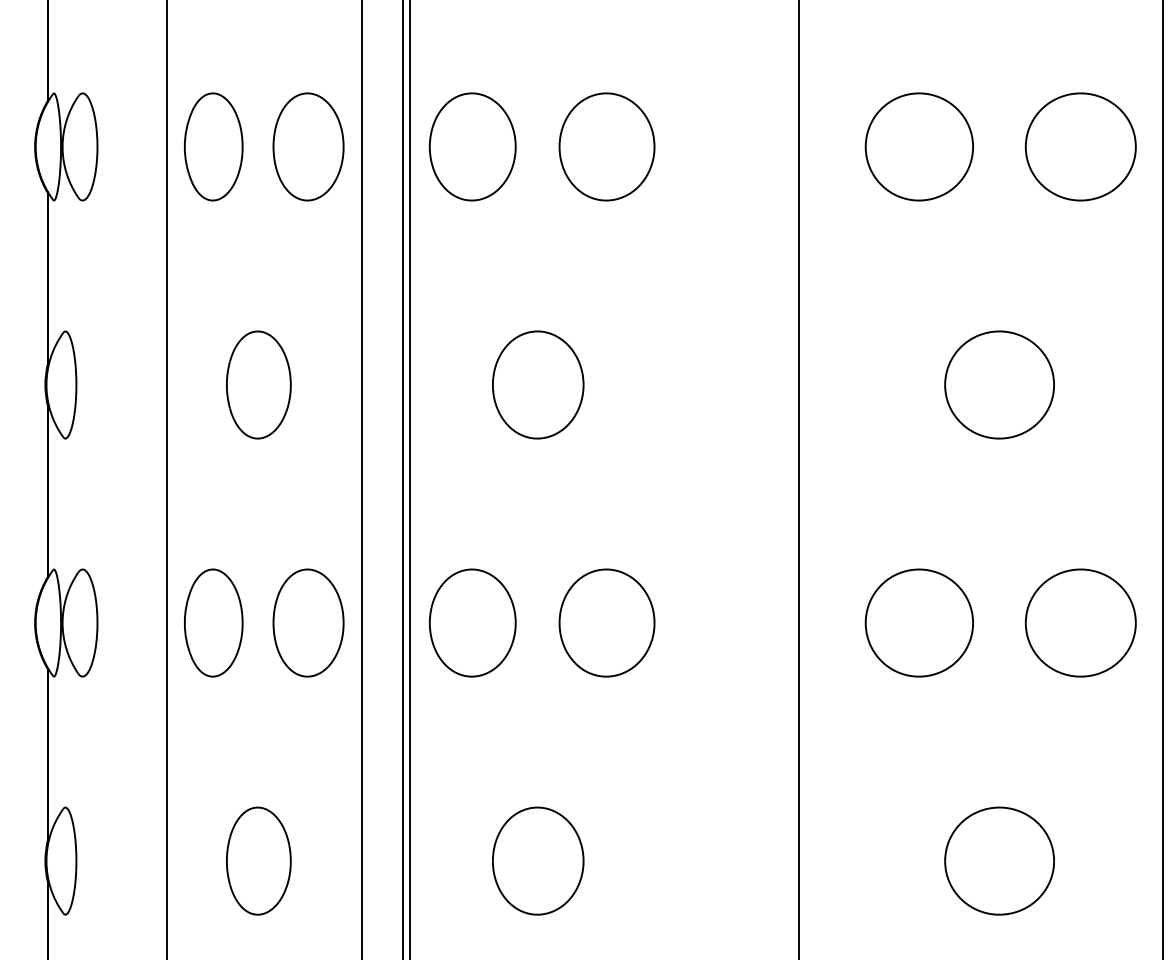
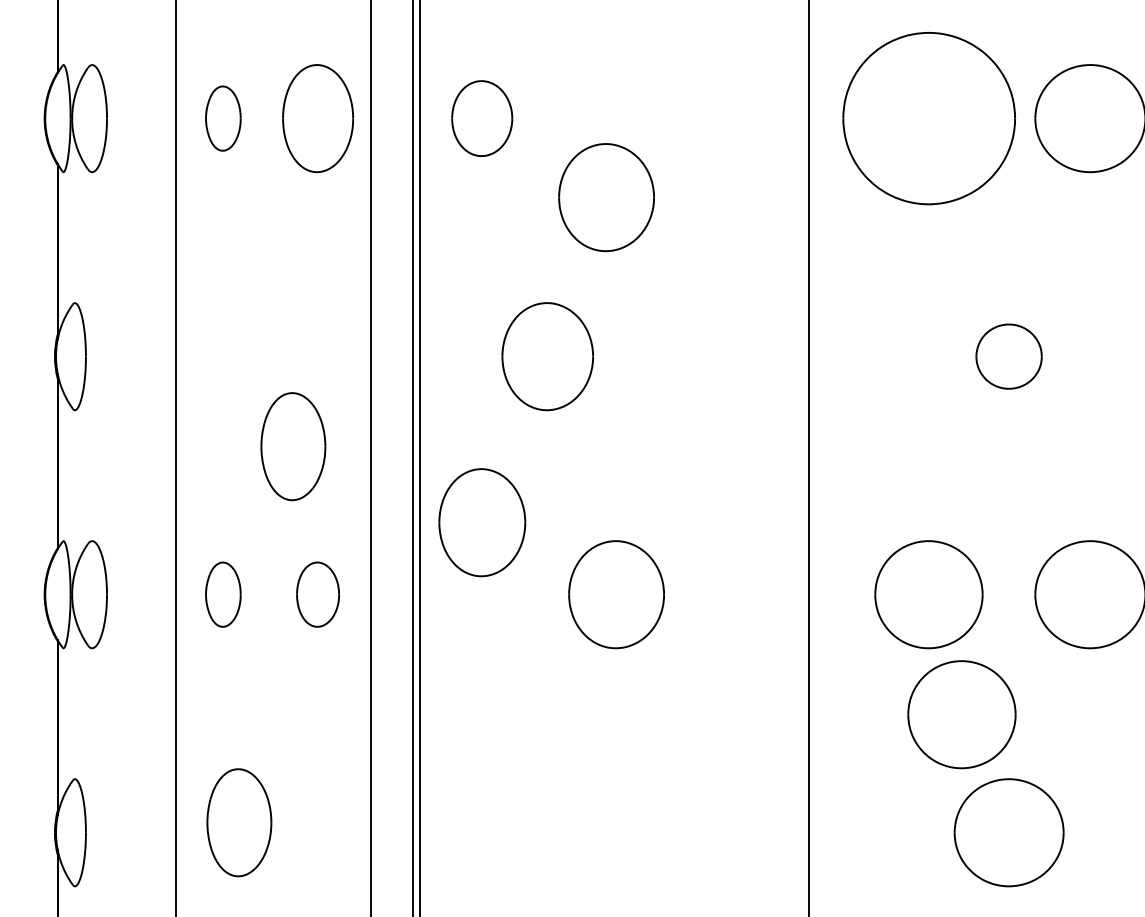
part: (213, 146) -> (223, 118), size x0.6
part: (472, 146) -> (482, 118), size x0.7
part: (606, 146) -> (606, 197), moved
part: (918, 146) -> (928, 118), size x1.6
part: (258, 384) -> (293, 446), moved
part: (999, 384) -> (1009, 356), size x0.6
part: (213, 622) -> (223, 594), size x0.6
part: (308, 622) -> (318, 594), size x0.6
part: (472, 622) -> (482, 522), moved
part: (951, 742) -> (961, 714), added
part: (258, 860) -> (239, 822), moved
part: (538, 860) -> (548, 832), removed

